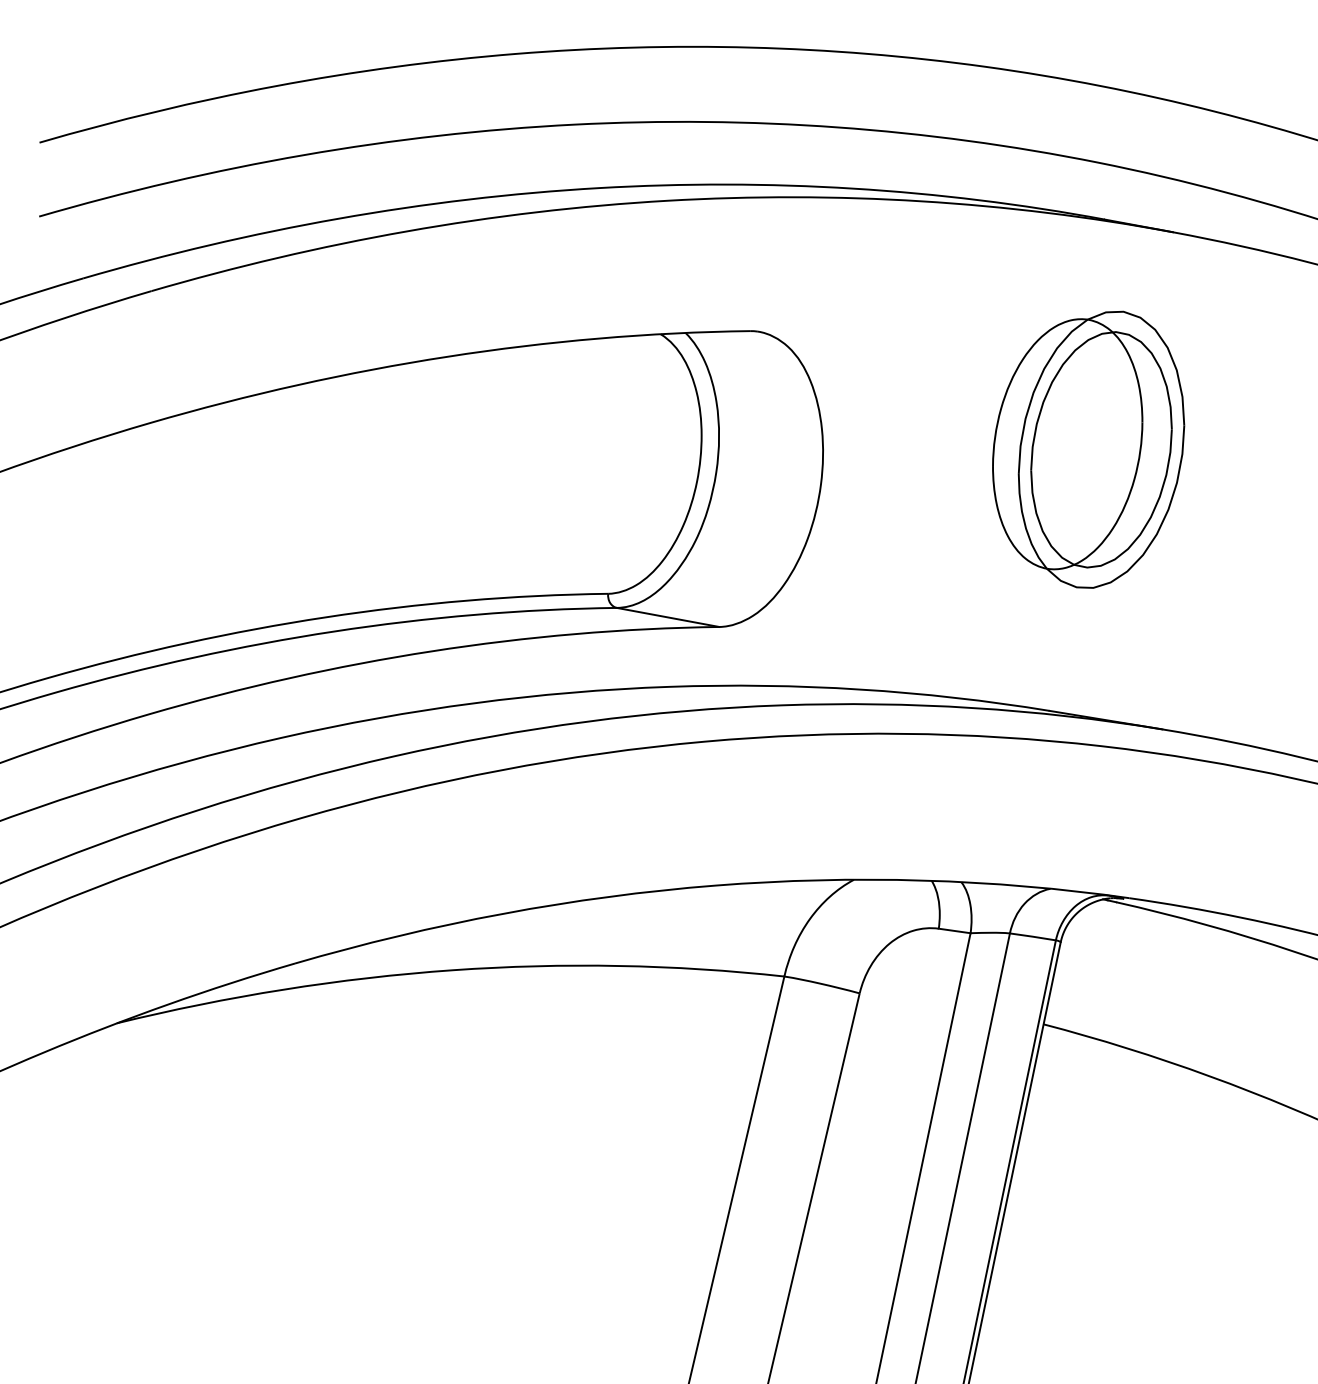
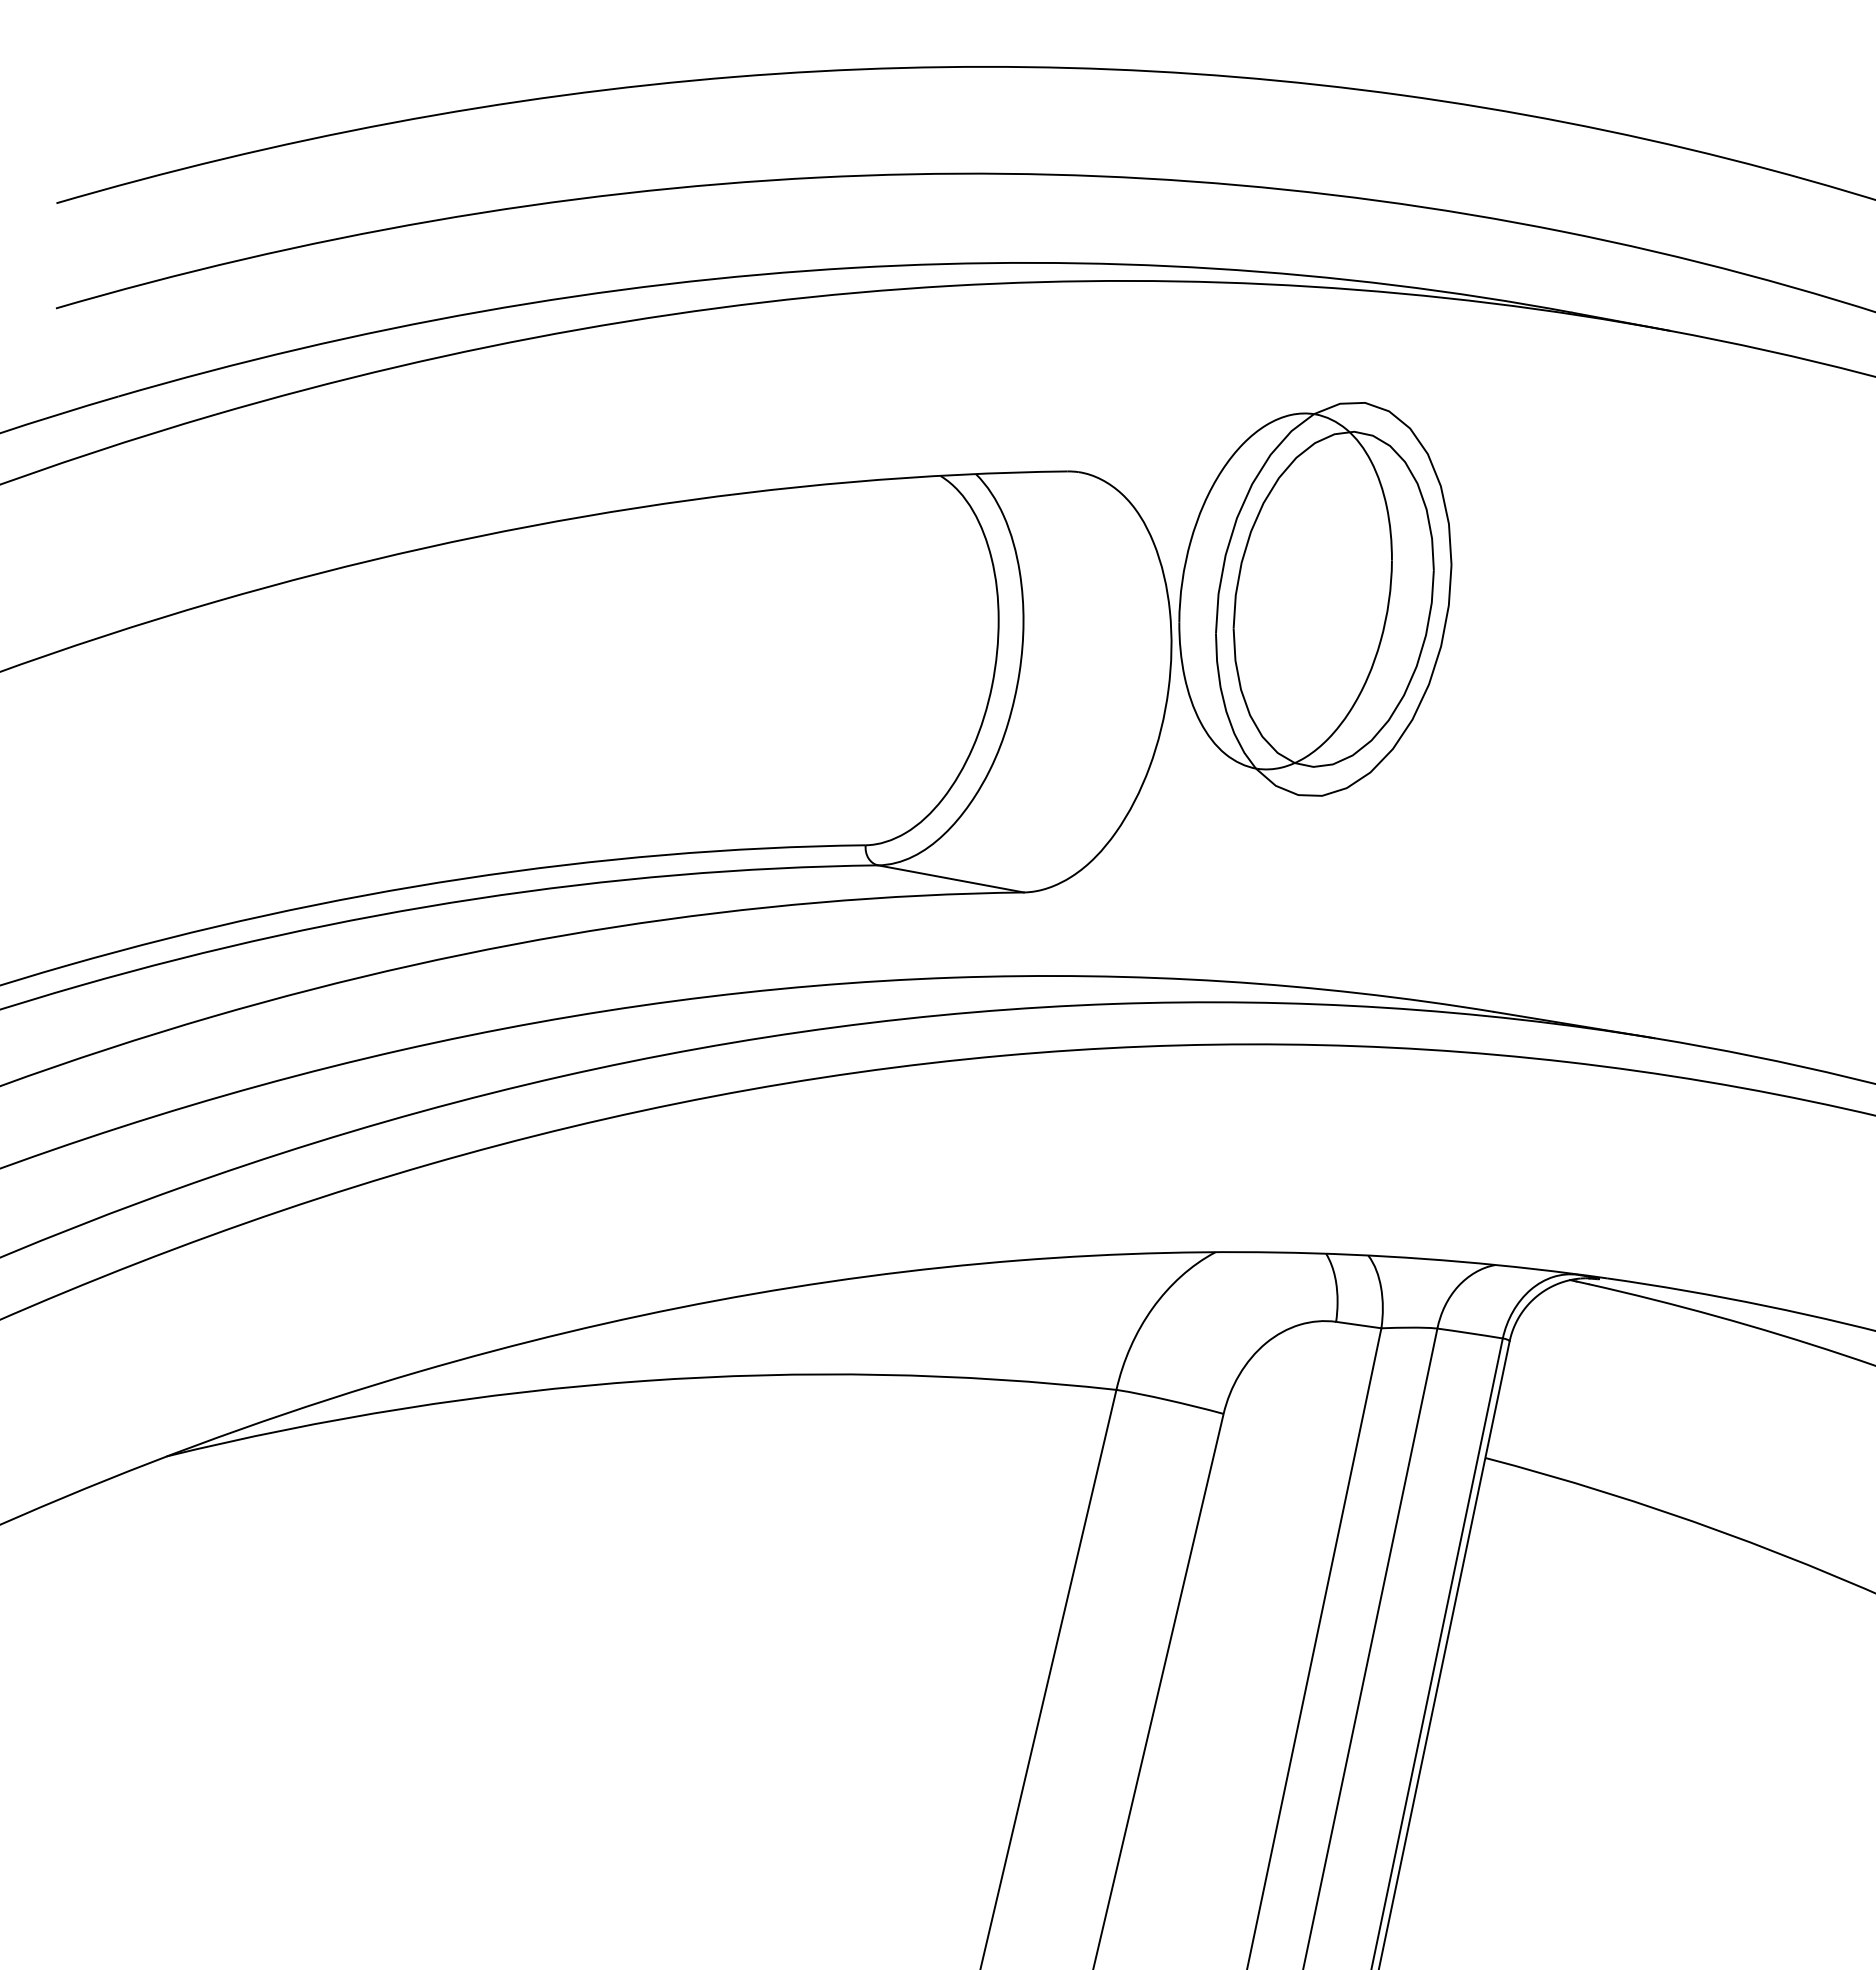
part: (1088, 449) -> (1315, 599), moved

